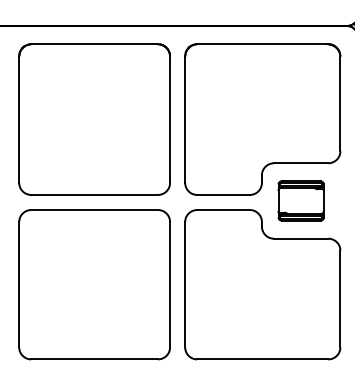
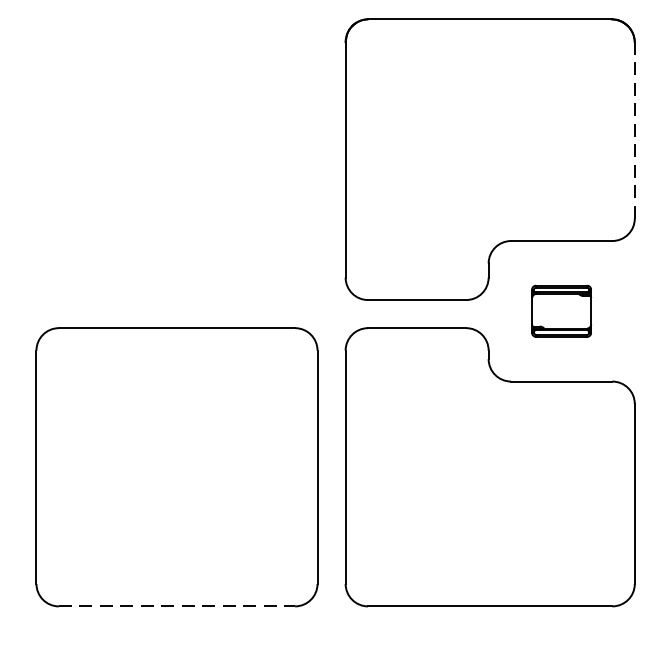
line: (340, 103) -> (634, 129), solid -> dashed
part: (94, 119) -> (176, 159), removed
part: (300, 200) -> (560, 310), size x0.7
line: (95, 359) -> (178, 606), solid -> dashed

